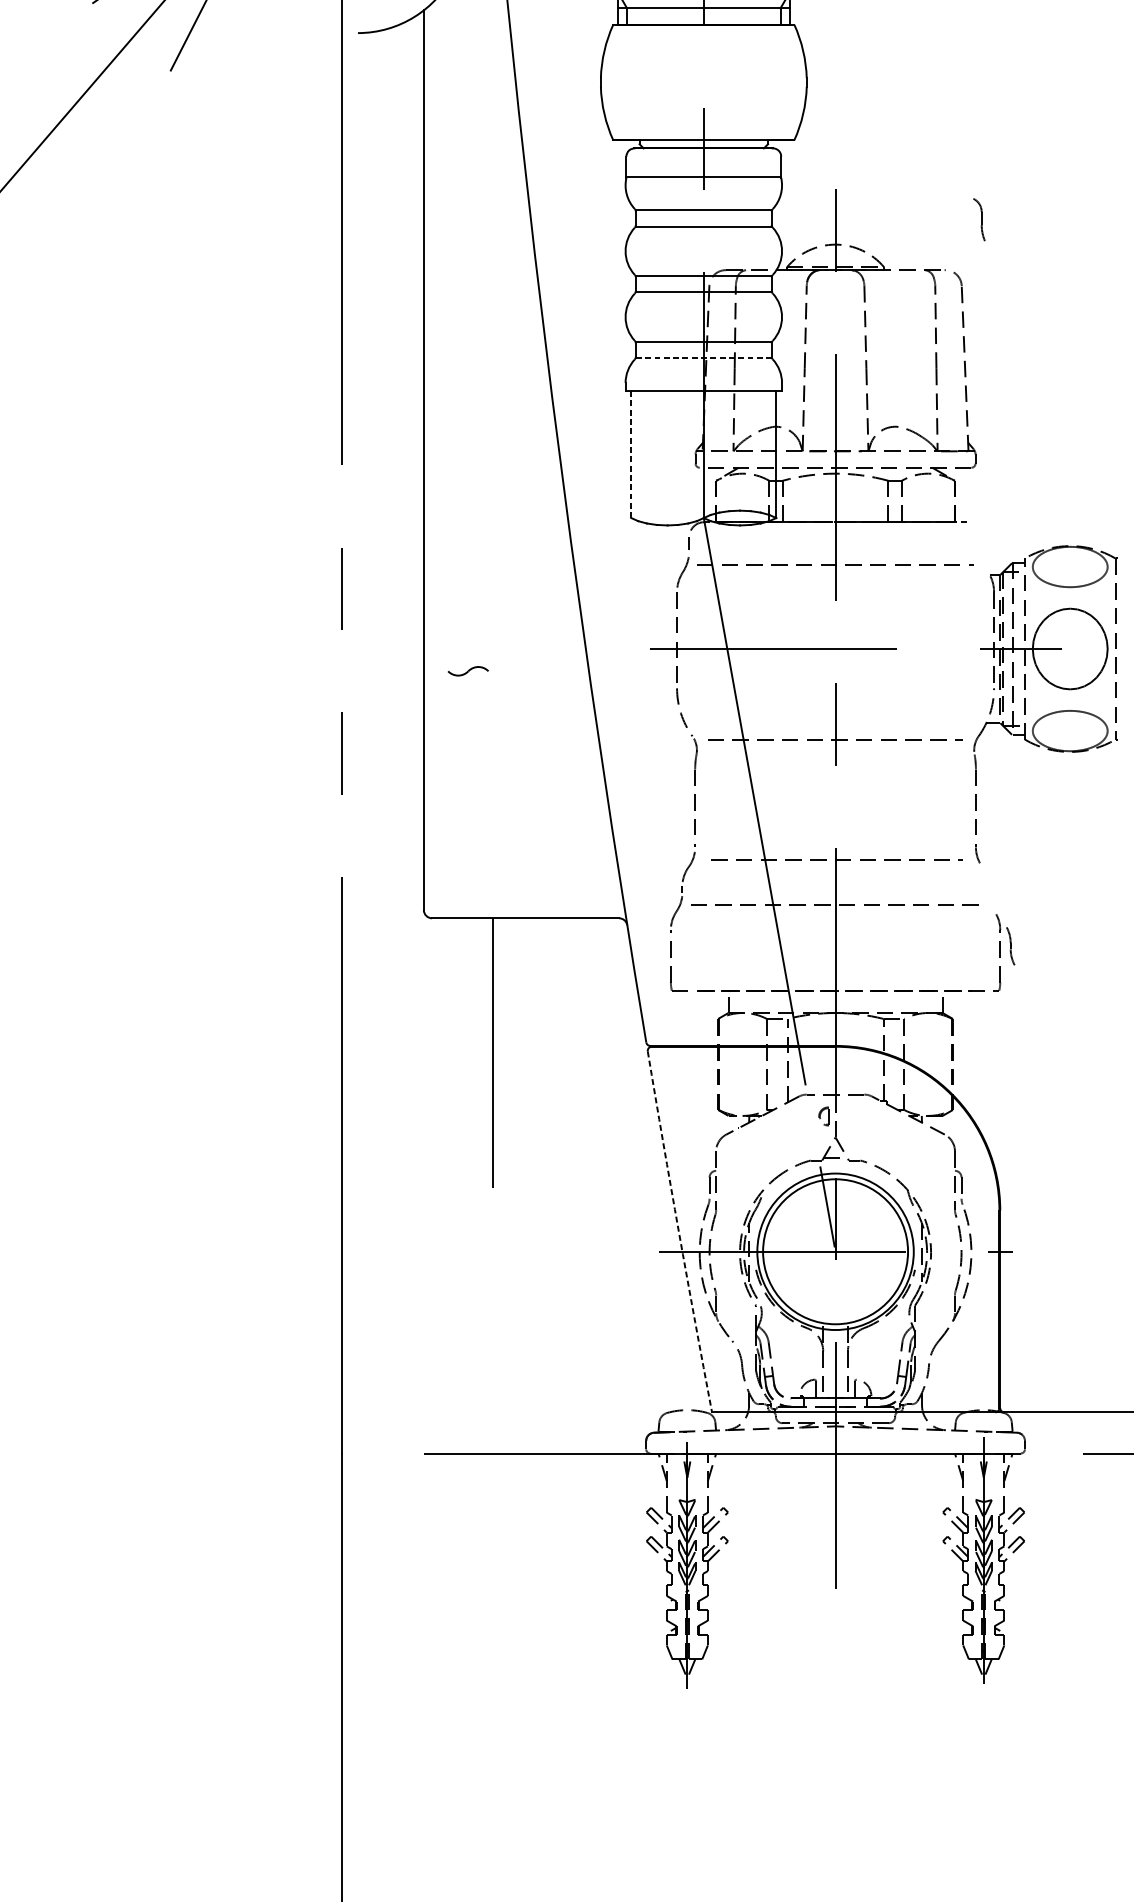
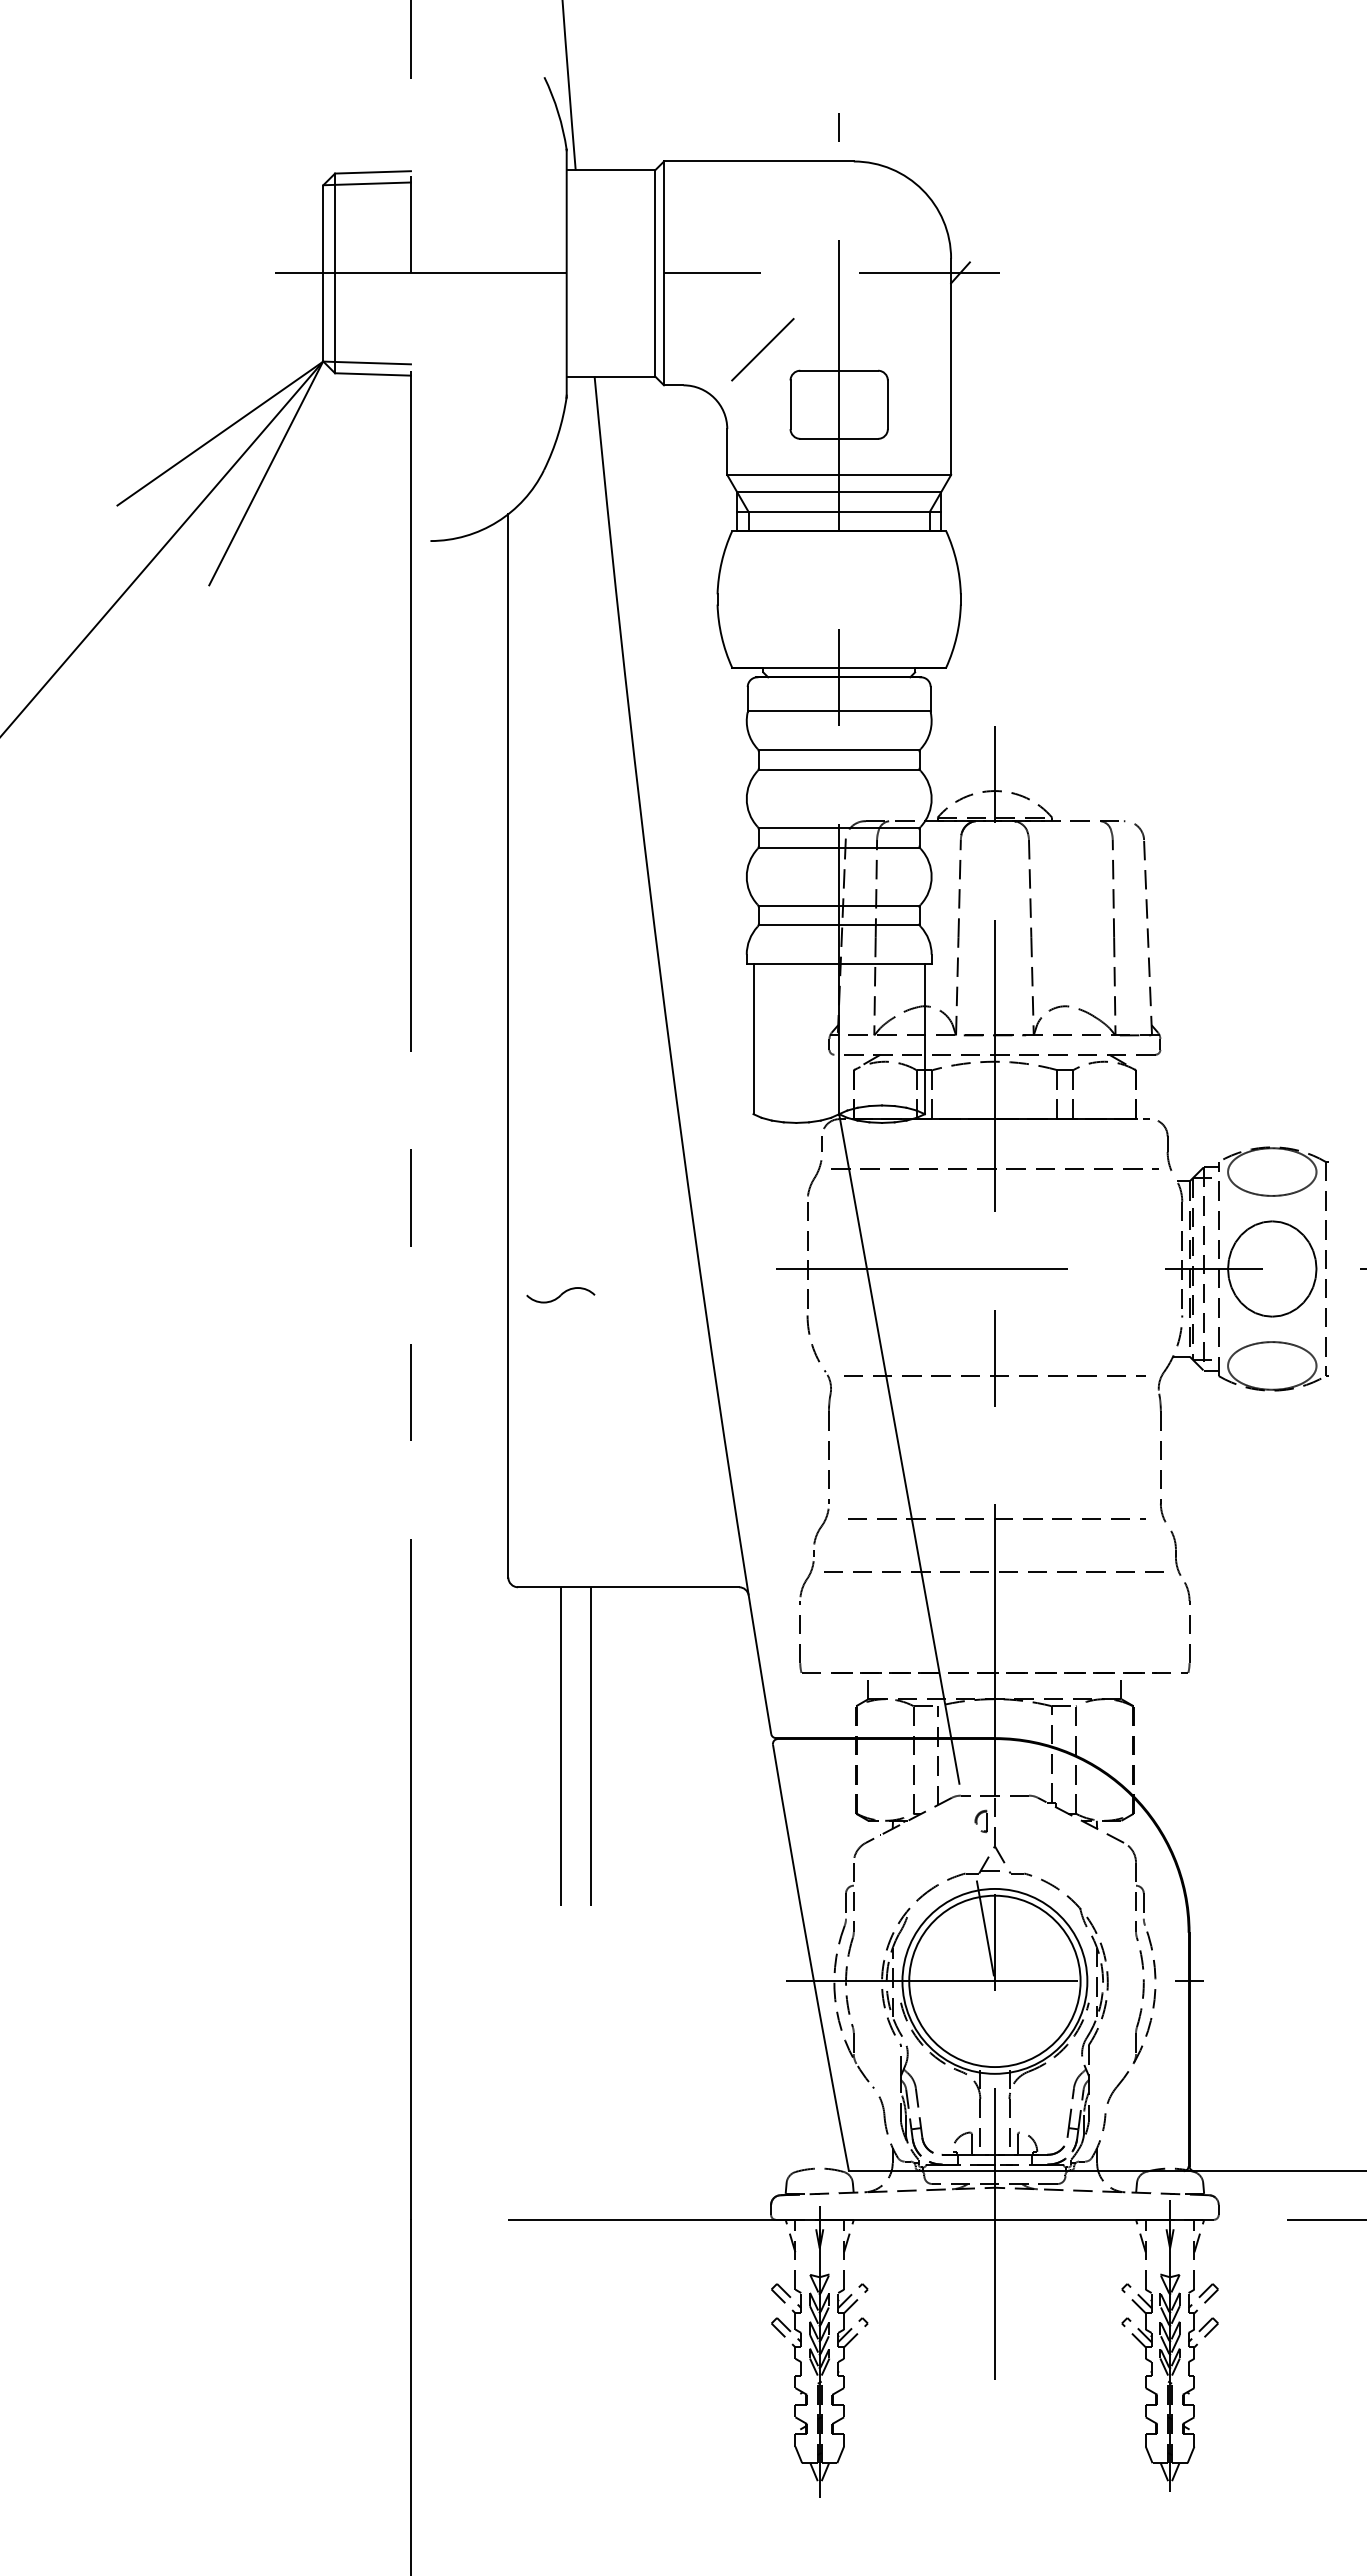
part: (979, 219) -> (1164, 1145), moved
line: (704, 358) -> (839, 925), dashed -> solid
line: (631, 454) -> (753, 1039), dashed -> solid
part: (468, 671) -> (560, 1295), size x1.43
part: (1010, 945) -> (1175, 1552), moved
line: (468, 1053) -> (560, 1746), added
arc: (678, 1232) -> (809, 1958), dashed -> solid

